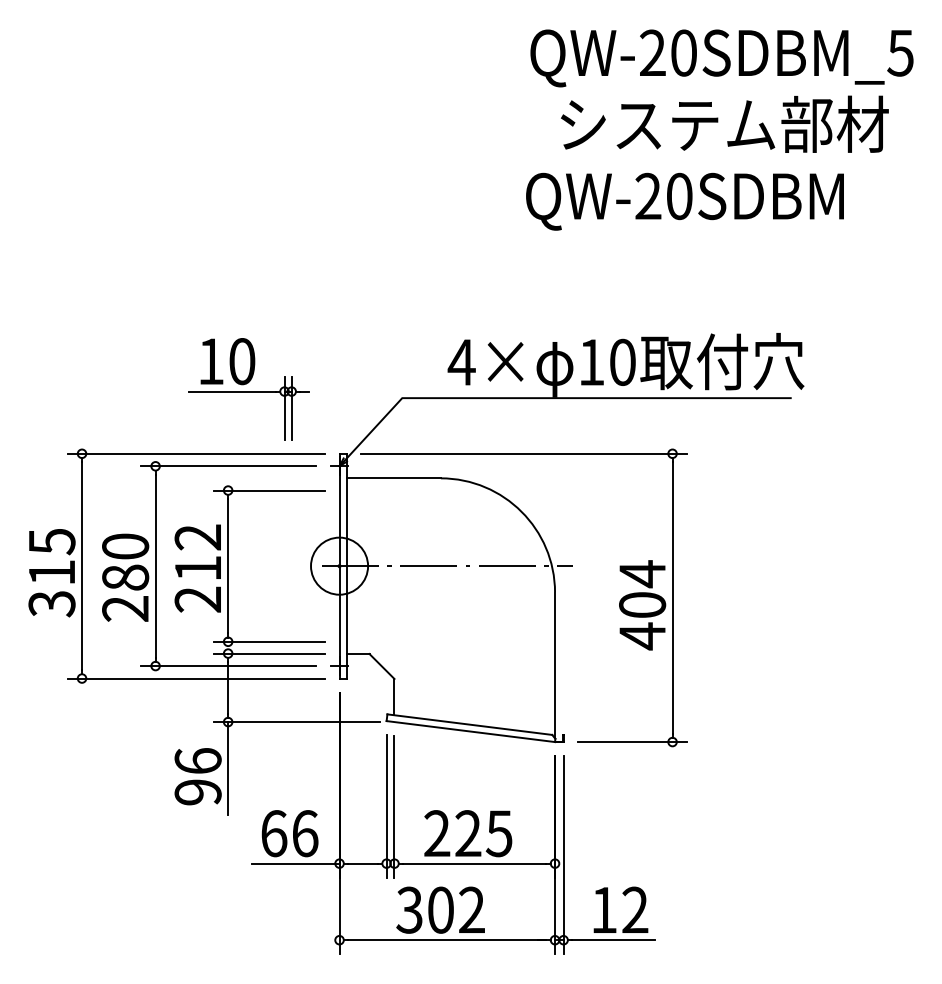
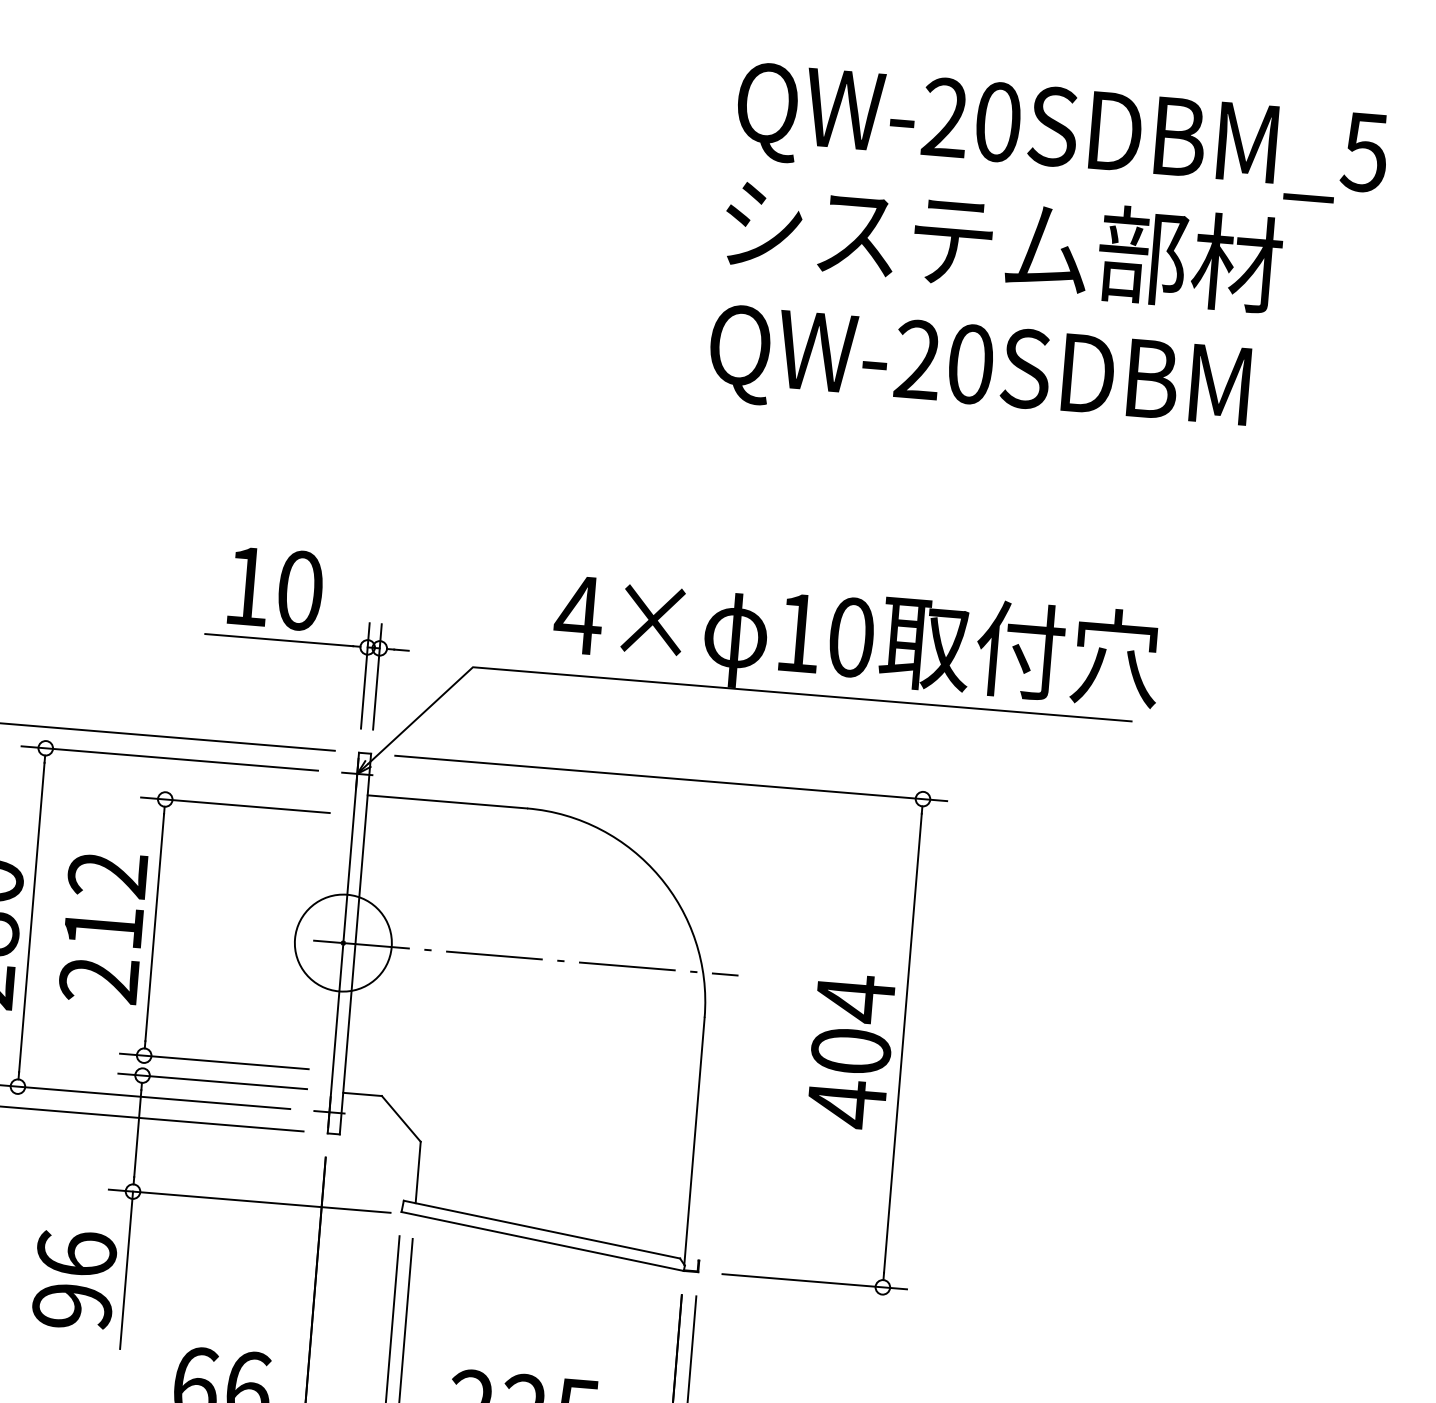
text: (724, 123) -> (1002, 242), moved
part: (248, 389) -> (306, 638), moved

